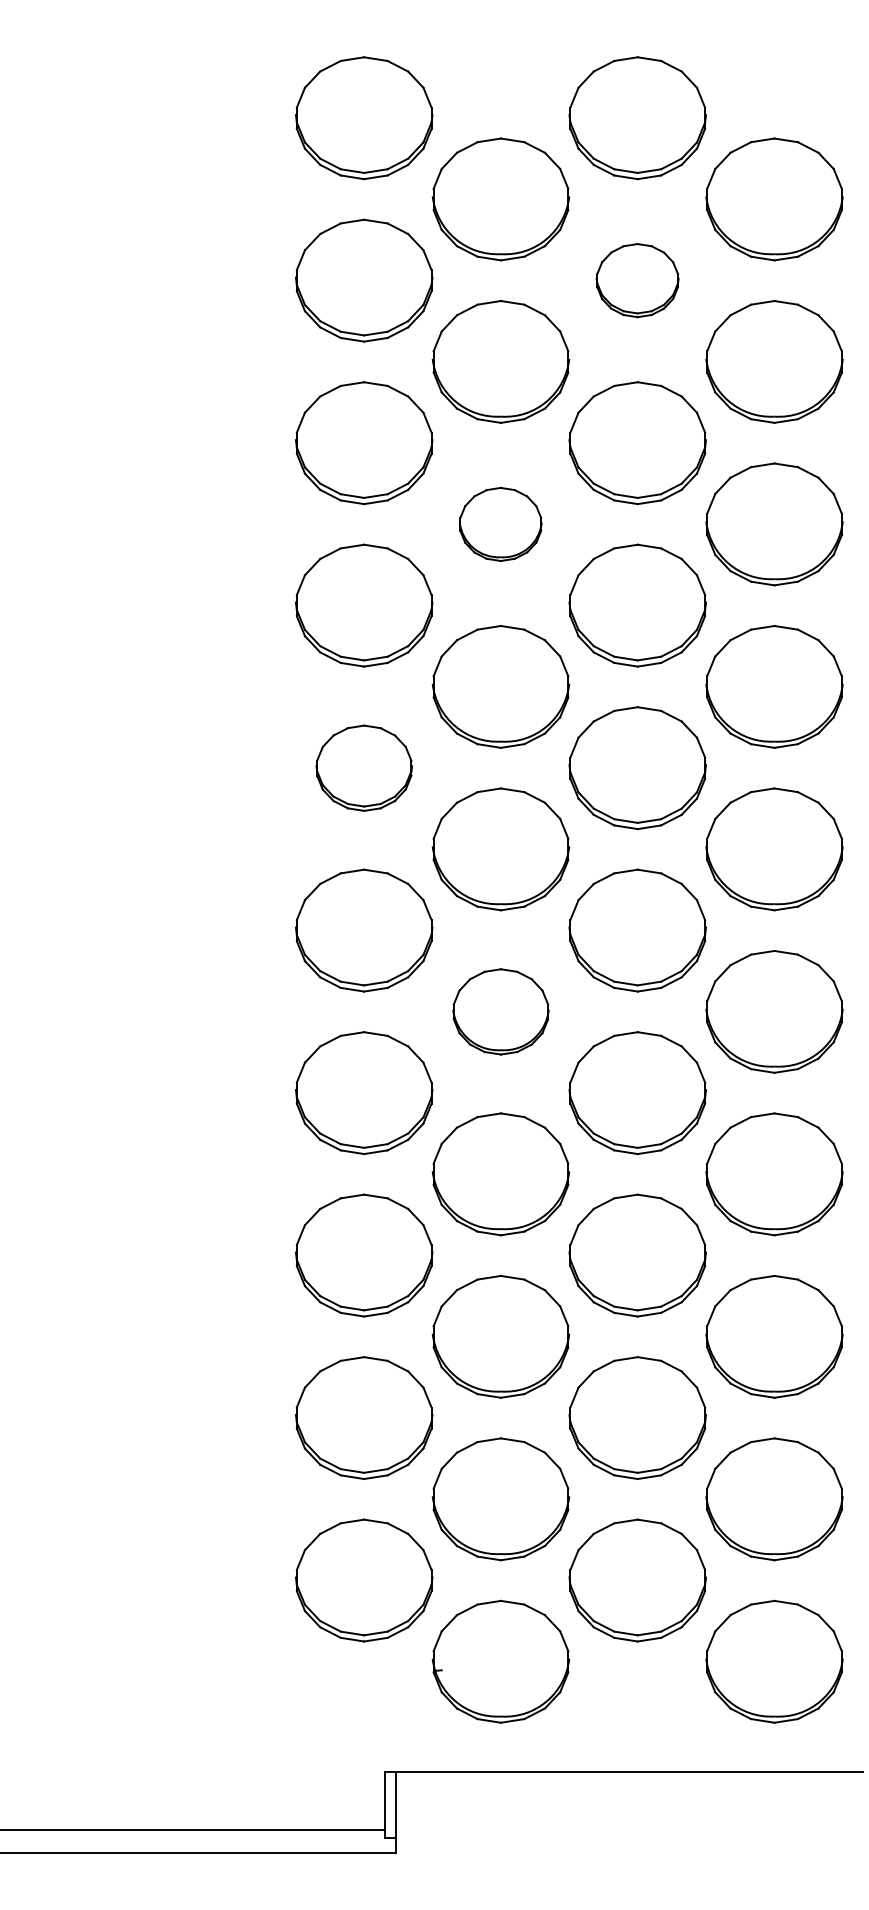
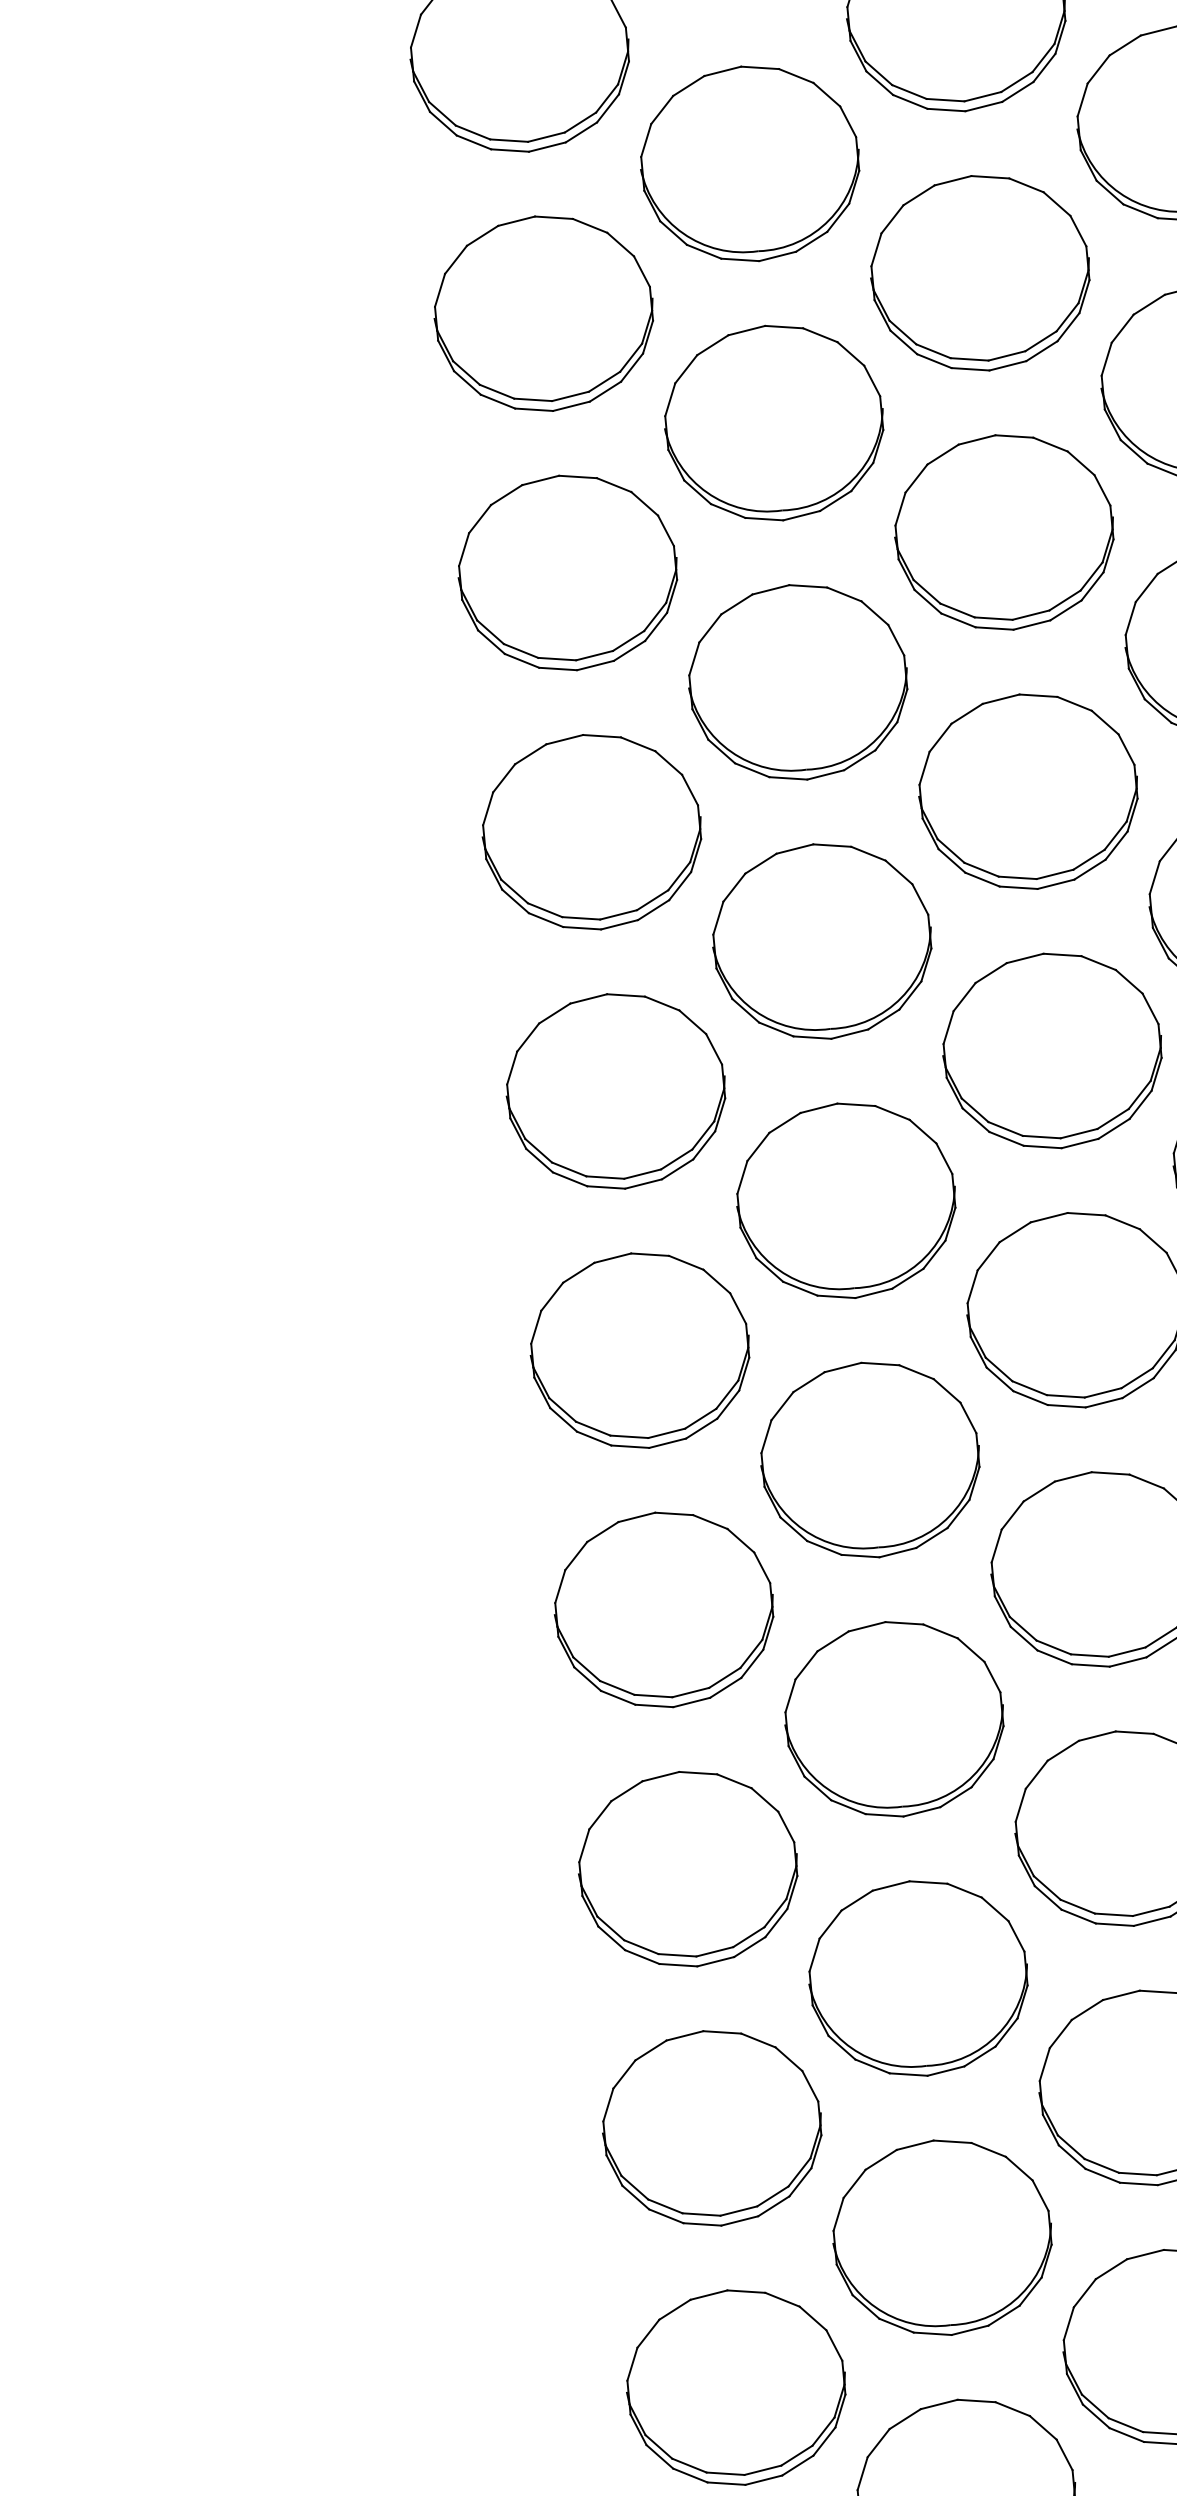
part: (637, 280) -> (980, 272), size x1.67
part: (500, 524) -> (797, 682), size x1.67
part: (364, 768) -> (616, 1091), size x1.43
part: (500, 1011) -> (869, 1459), size x1.43

